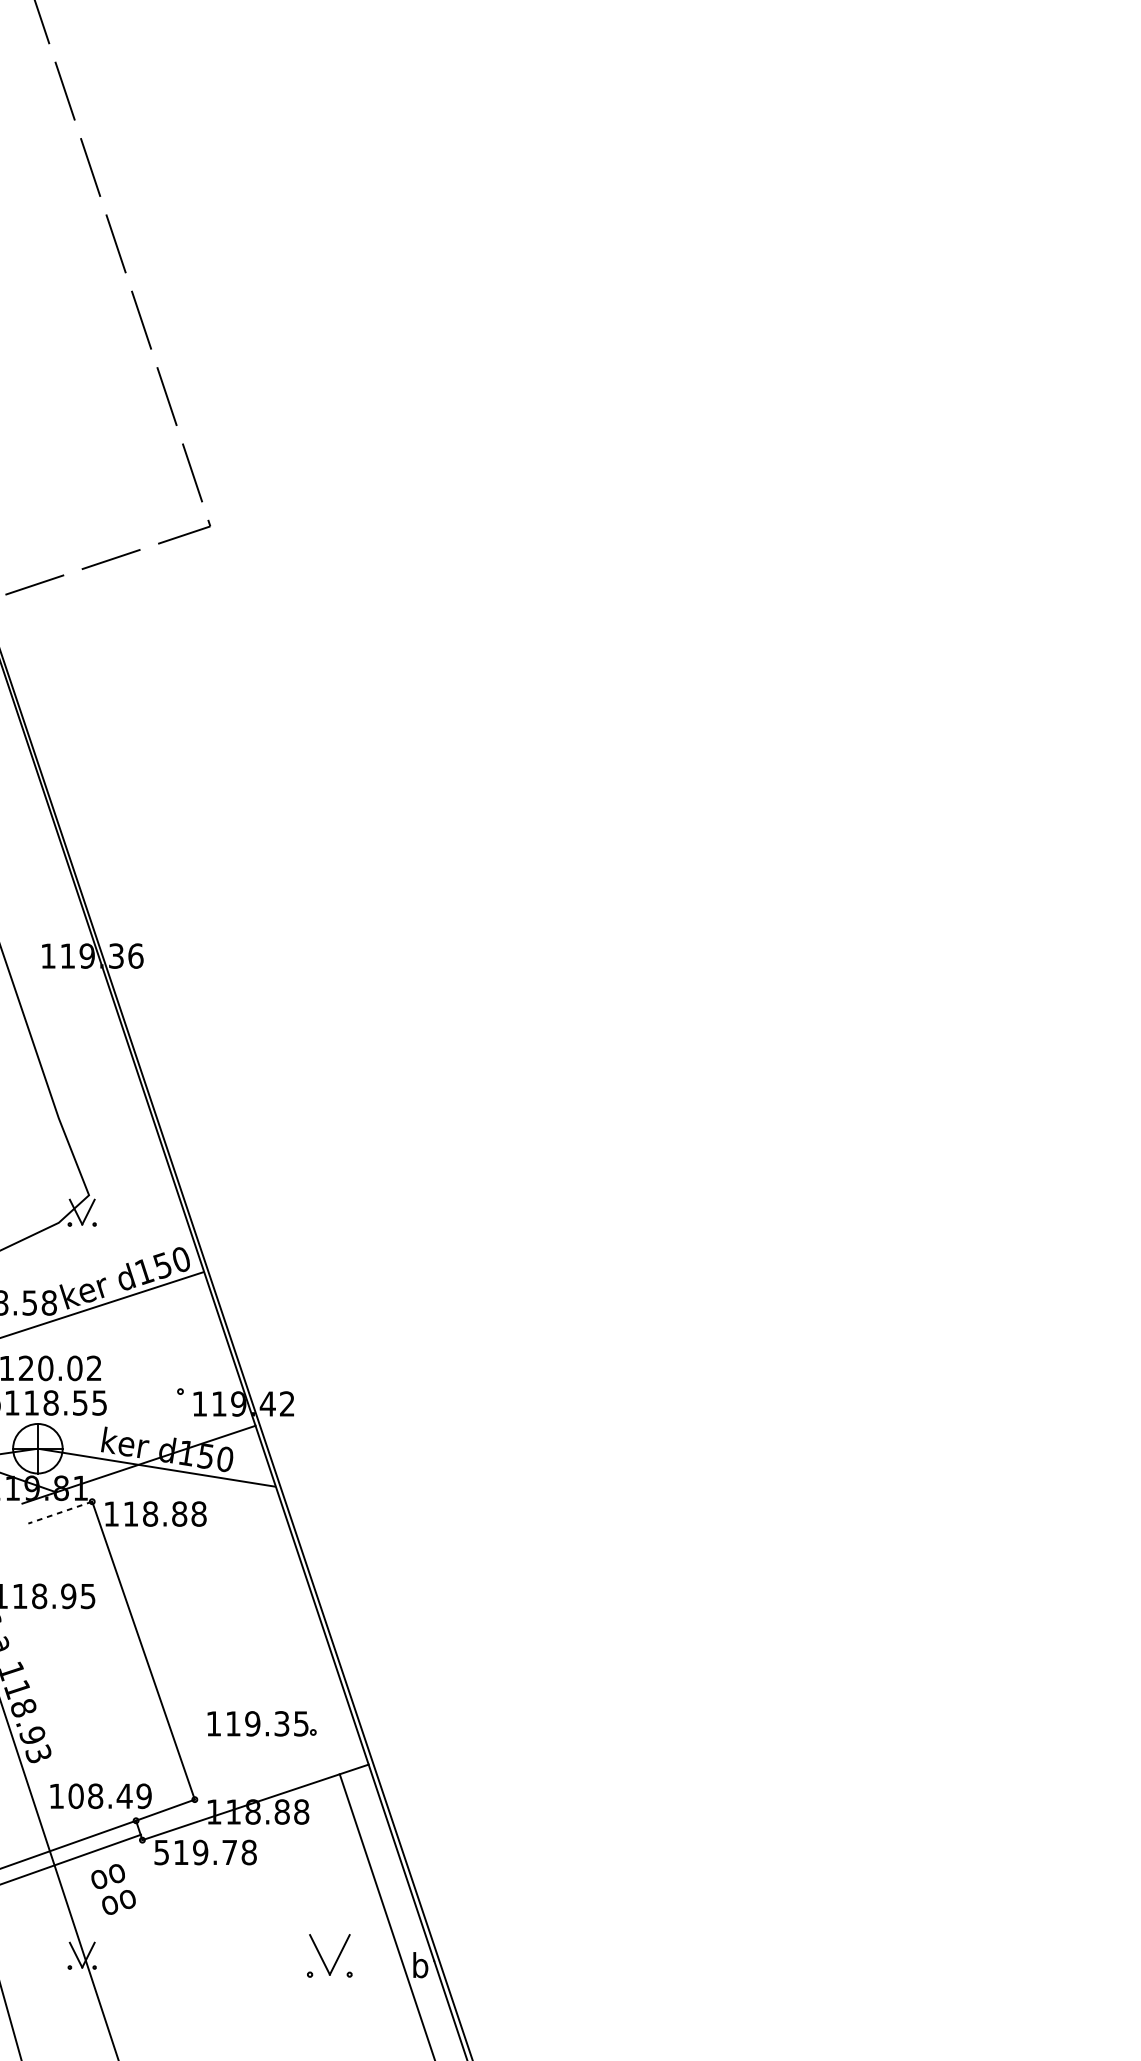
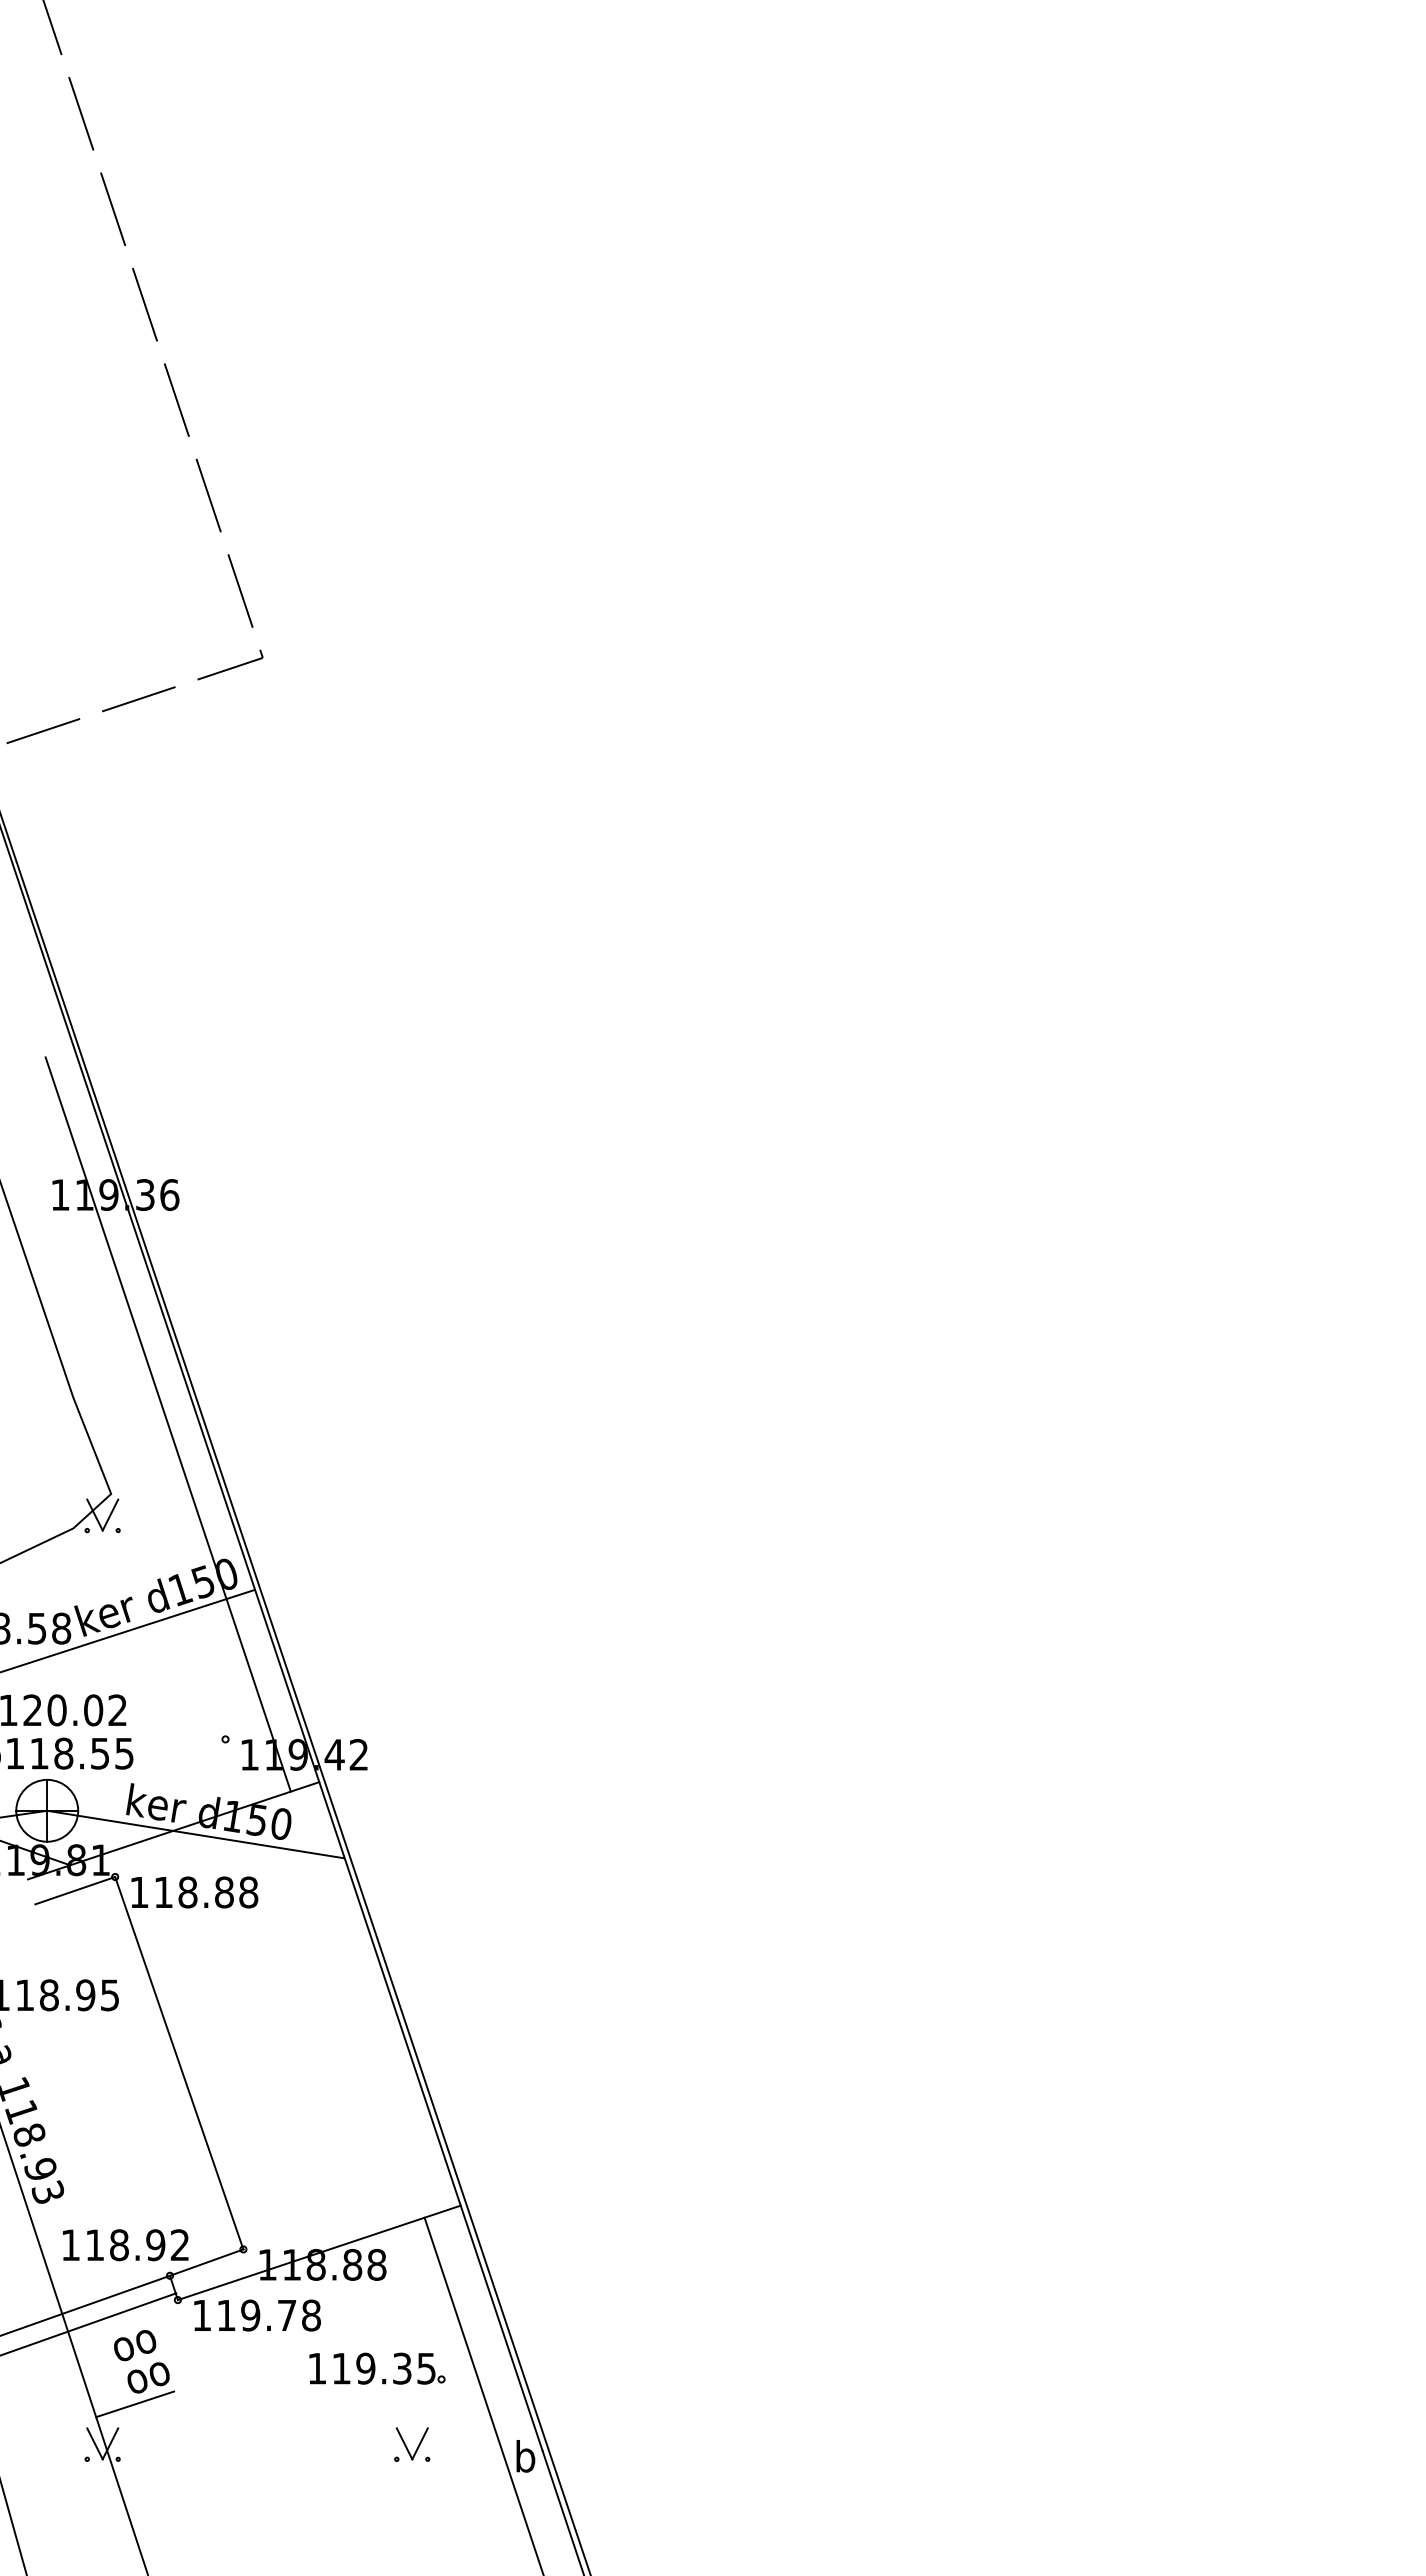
line: (134, 1139) -> (167, 1424), added
line: (59, 1512) -> (74, 1890), dashed -> solid
part: (262, 1723) -> (377, 2368), moved
text: (110, 1796) -> (137, 2245), 108.49 -> 118.92
text: (161, 1852) -> (201, 2315), 519.78 -> 119.78
line: (108, 1923) -> (135, 2404), added
part: (330, 1955) -> (412, 2444), size x0.62

